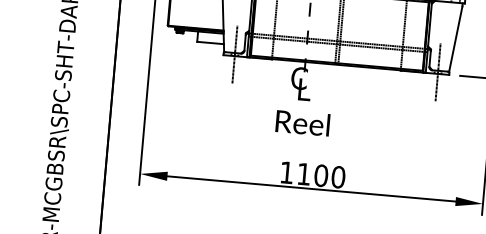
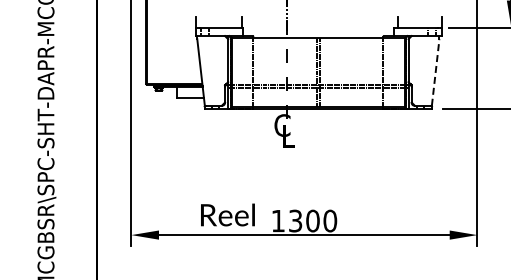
line: (455, 38) -> (435, 71), solid -> dashed
line: (234, 54) -> (215, 107), removed
line: (437, 72) -> (420, 107), removed
text: (302, 122) -> (227, 214), moved
text: (304, 173) -> (295, 220), 1100 -> 1300

